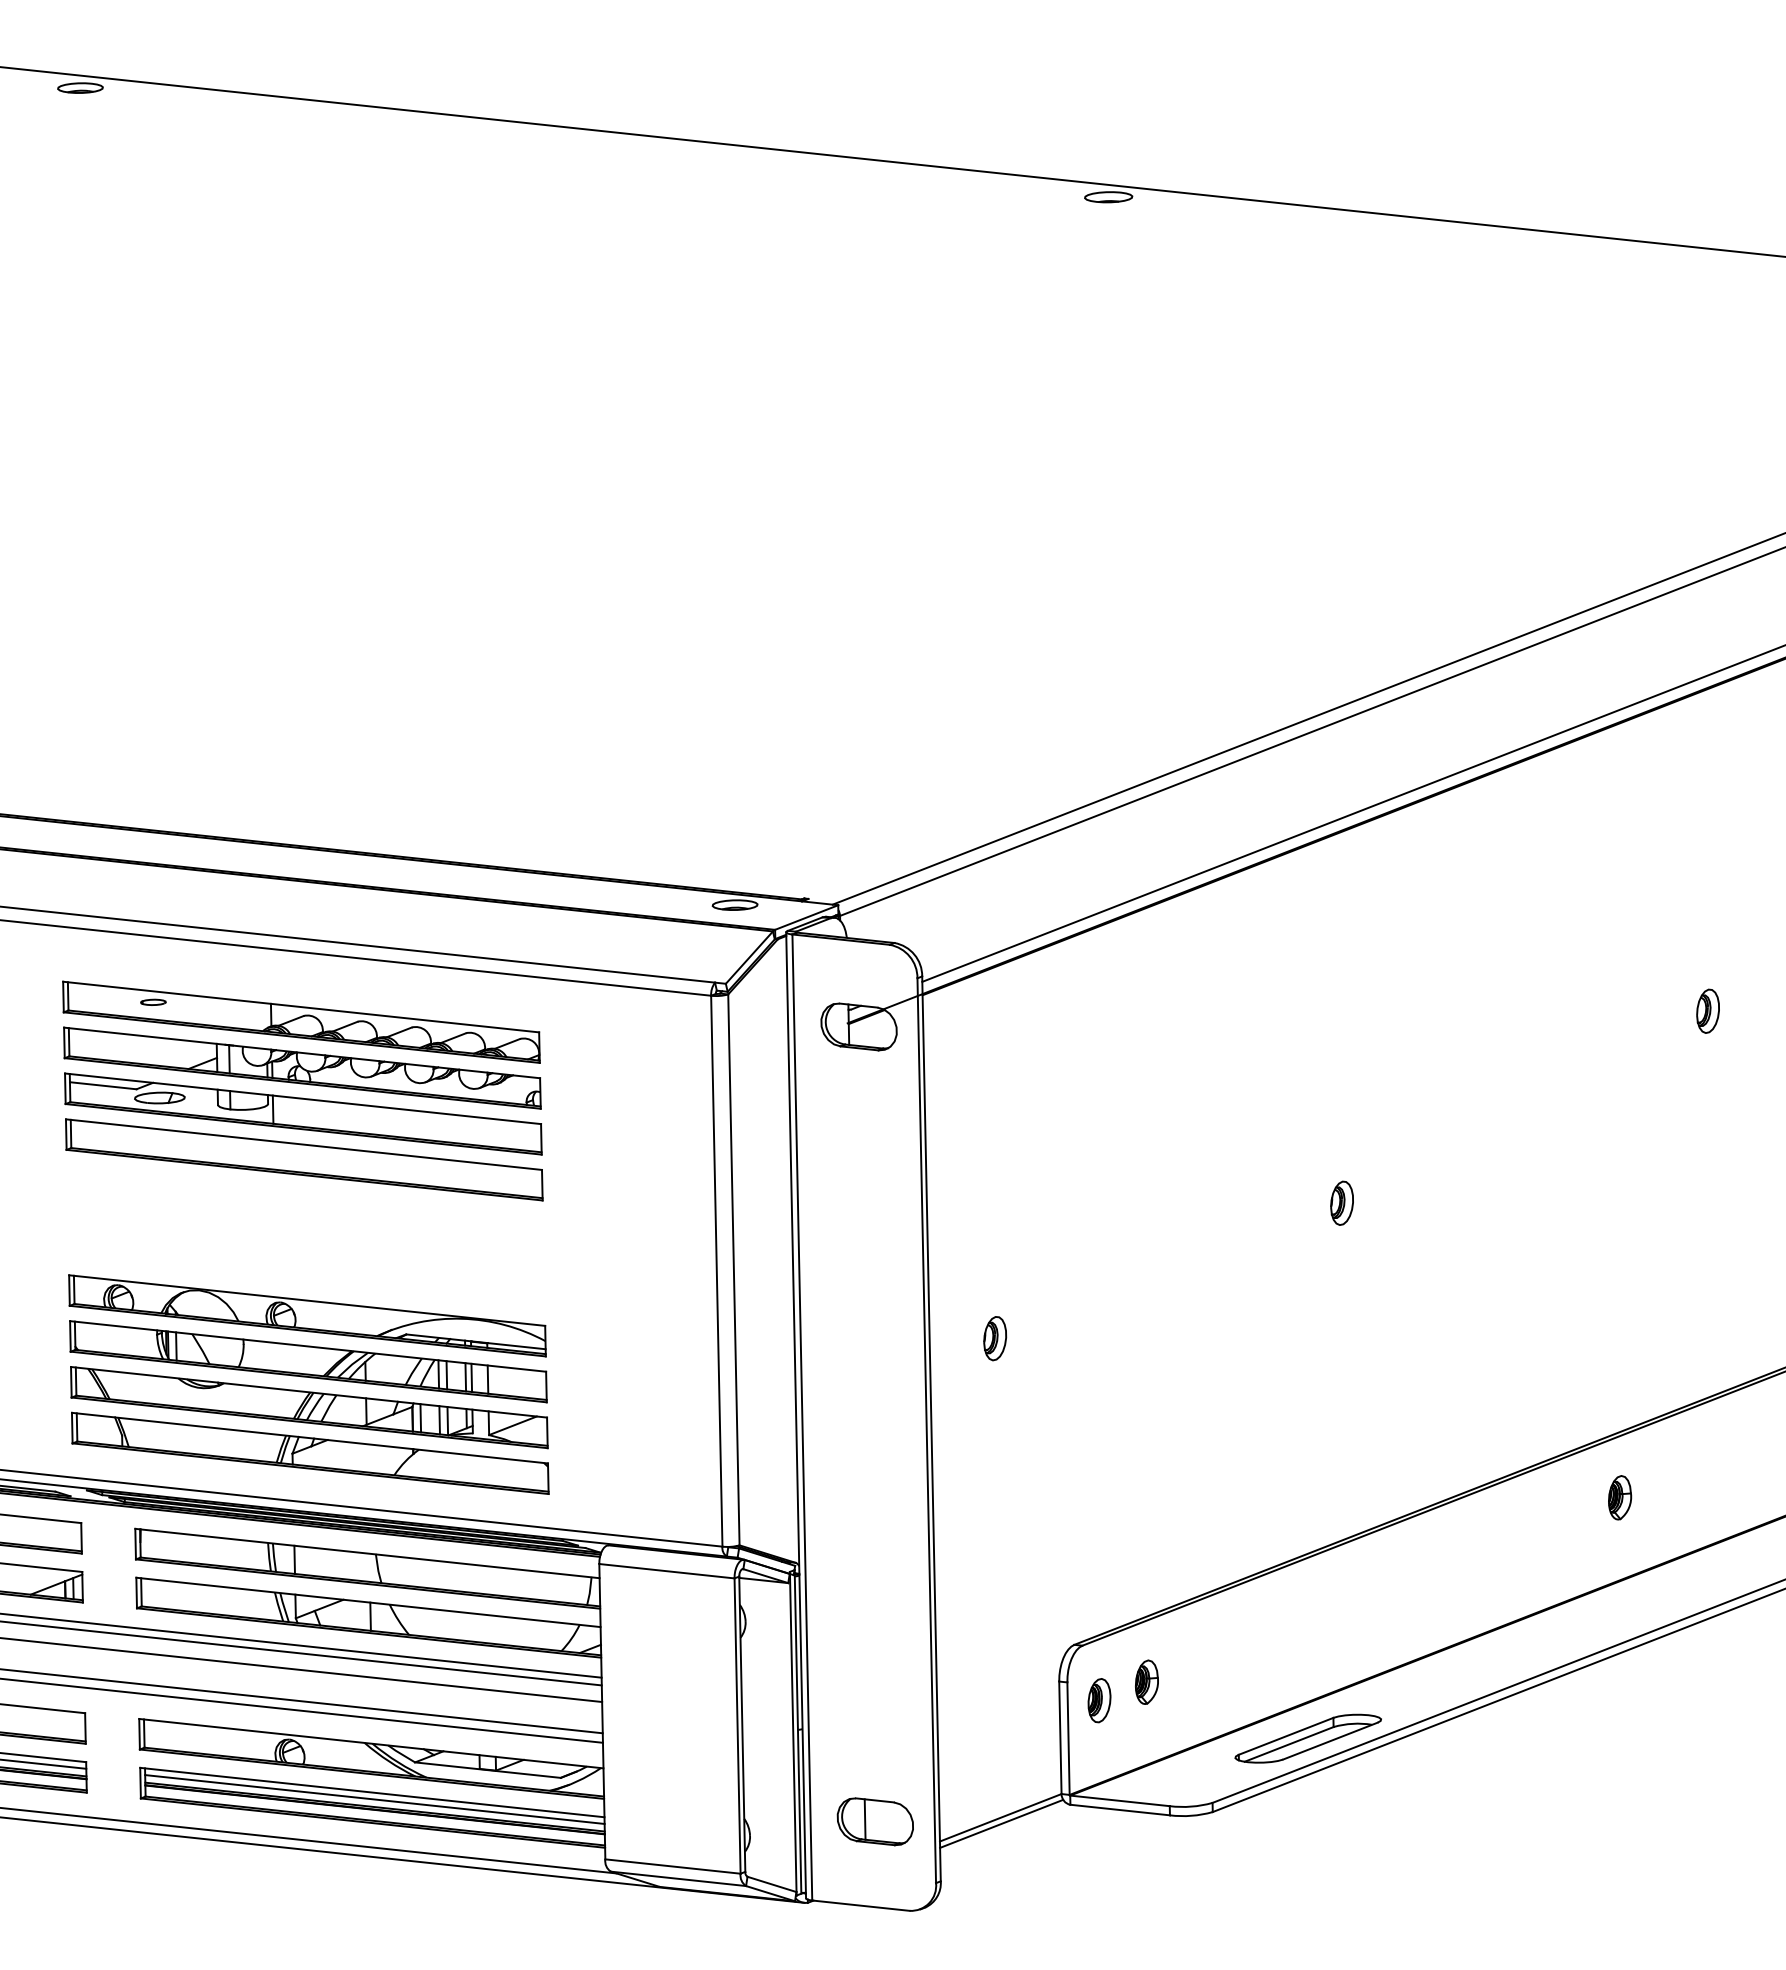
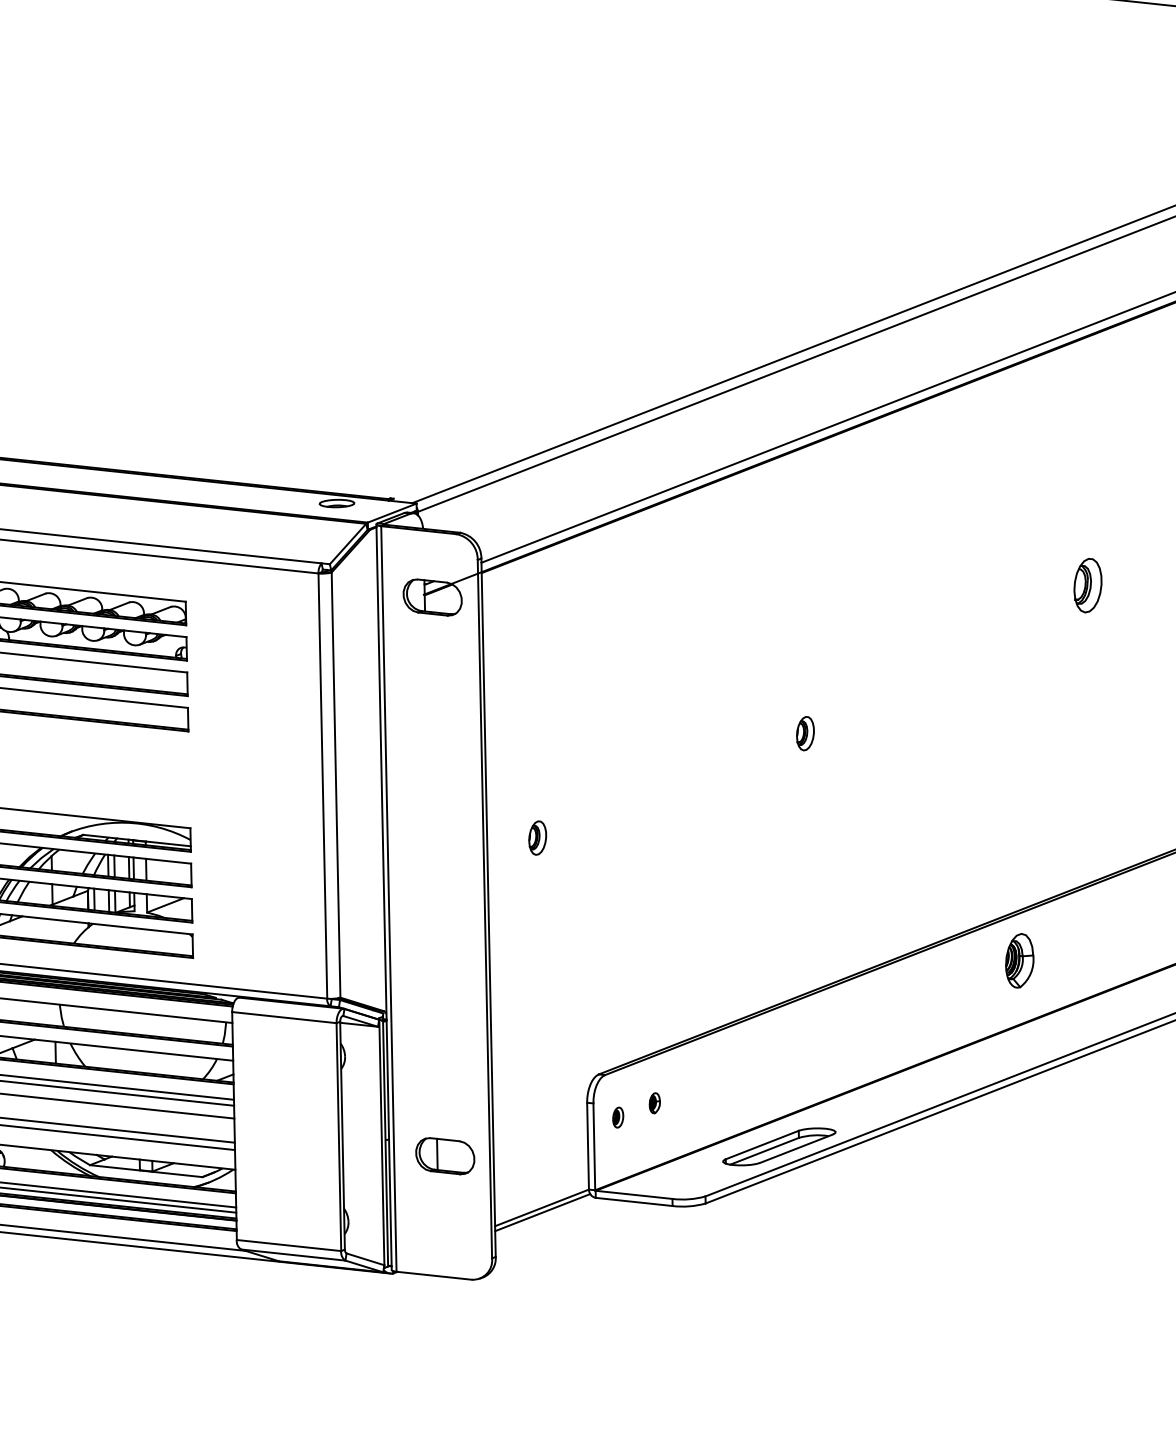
part: (1707, 1010) -> (1087, 584), size x1.6
part: (1620, 1497) -> (1020, 960), size x1.6
part: (1146, 1681) -> (654, 1102), size x0.6
part: (1099, 1700) -> (618, 1117), size x0.6
part: (874, 1821) -> (444, 1155), moved

